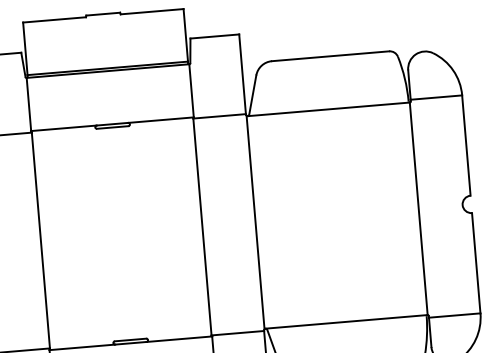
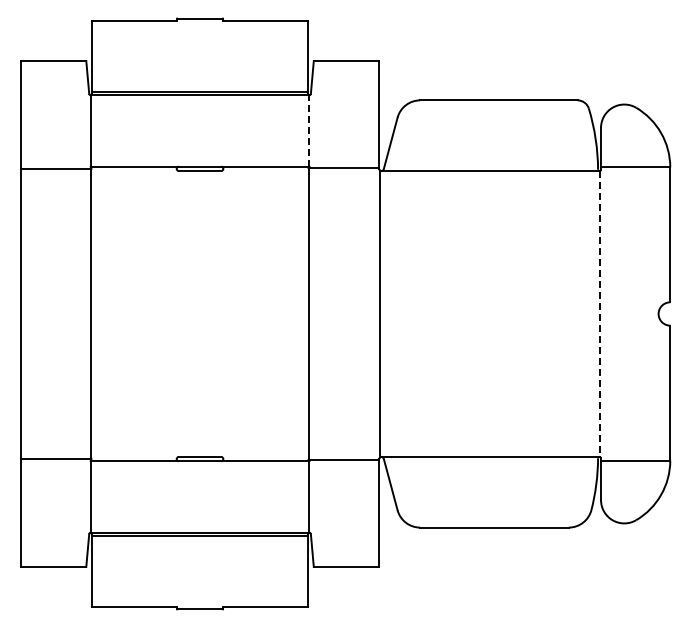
line: (191, 90) -> (309, 130), solid -> dashed
line: (418, 208) -> (599, 313), solid -> dashed

